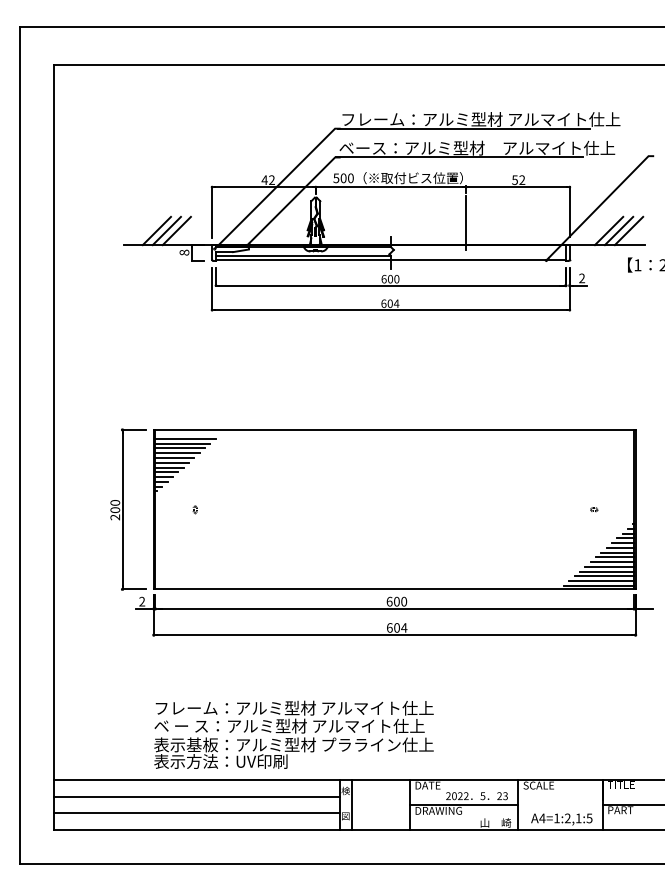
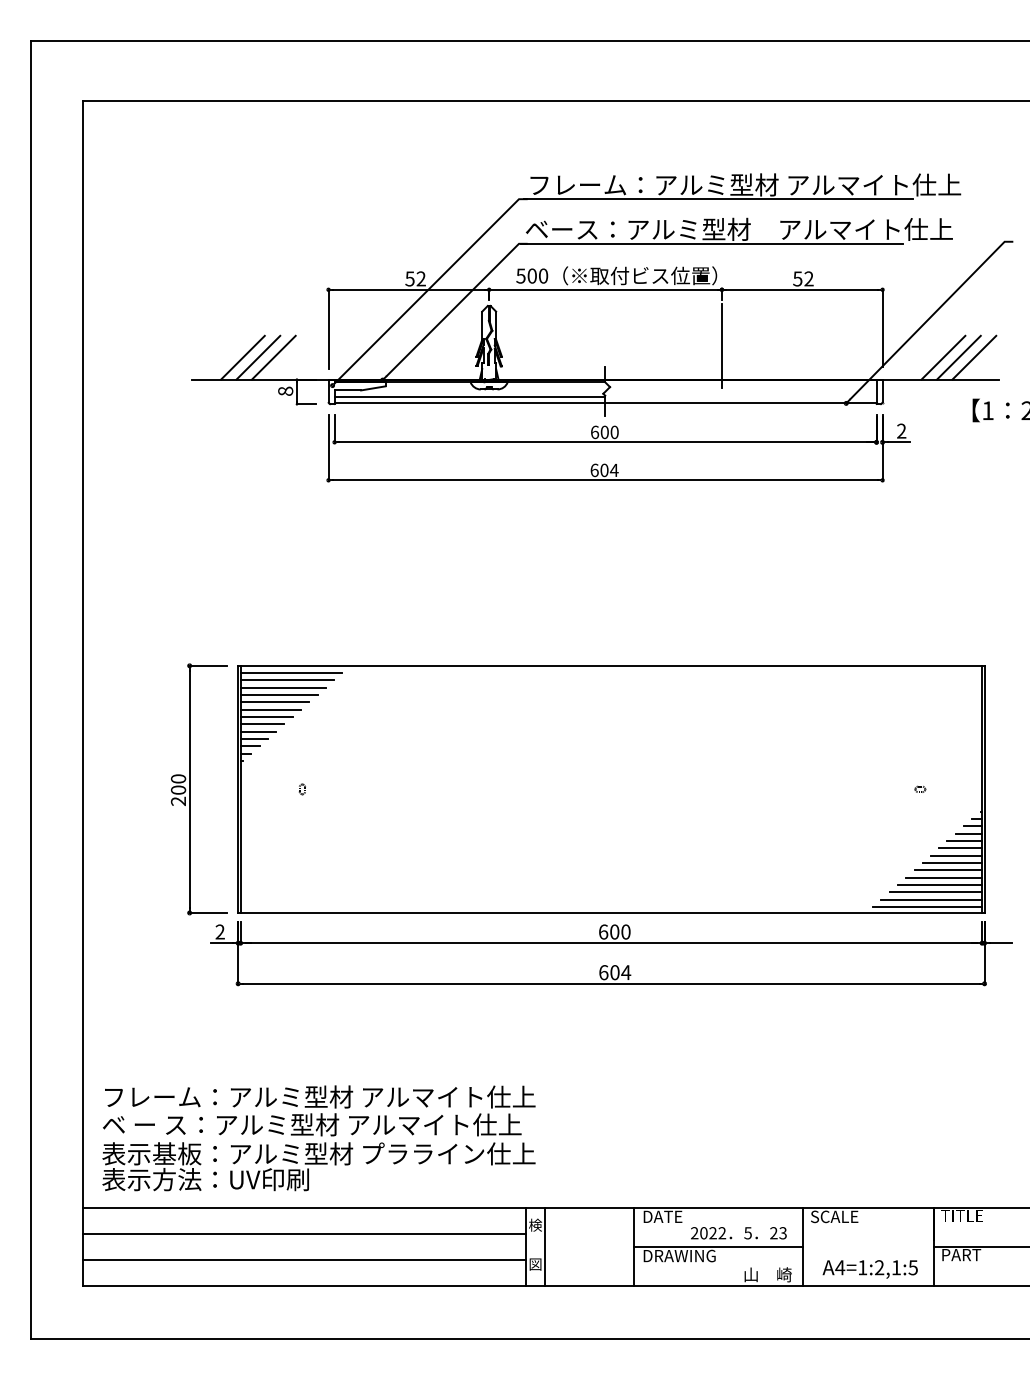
text: (264, 180) -> (409, 279), 42 -> 52
line: (188, 434) -> (291, 672), added
text: (293, 734) -> (318, 1137), moved

